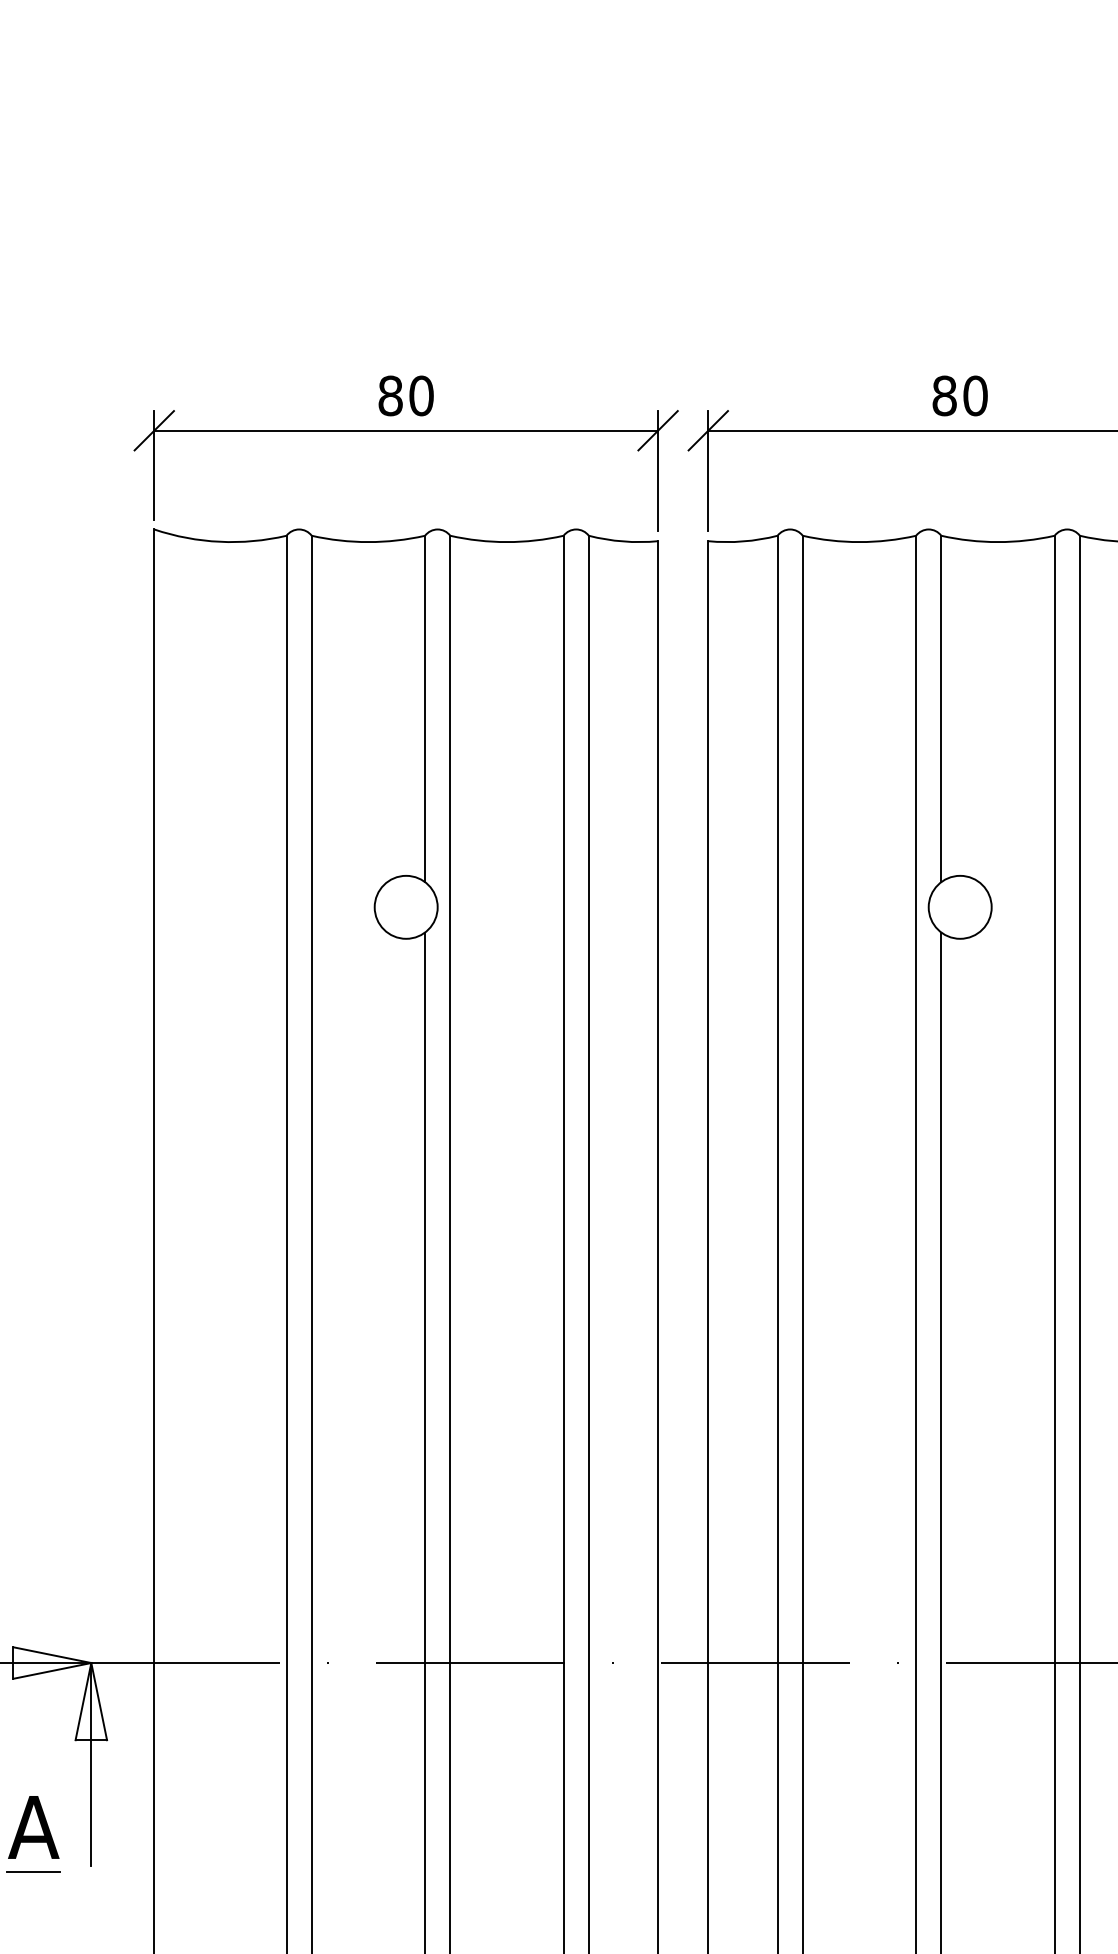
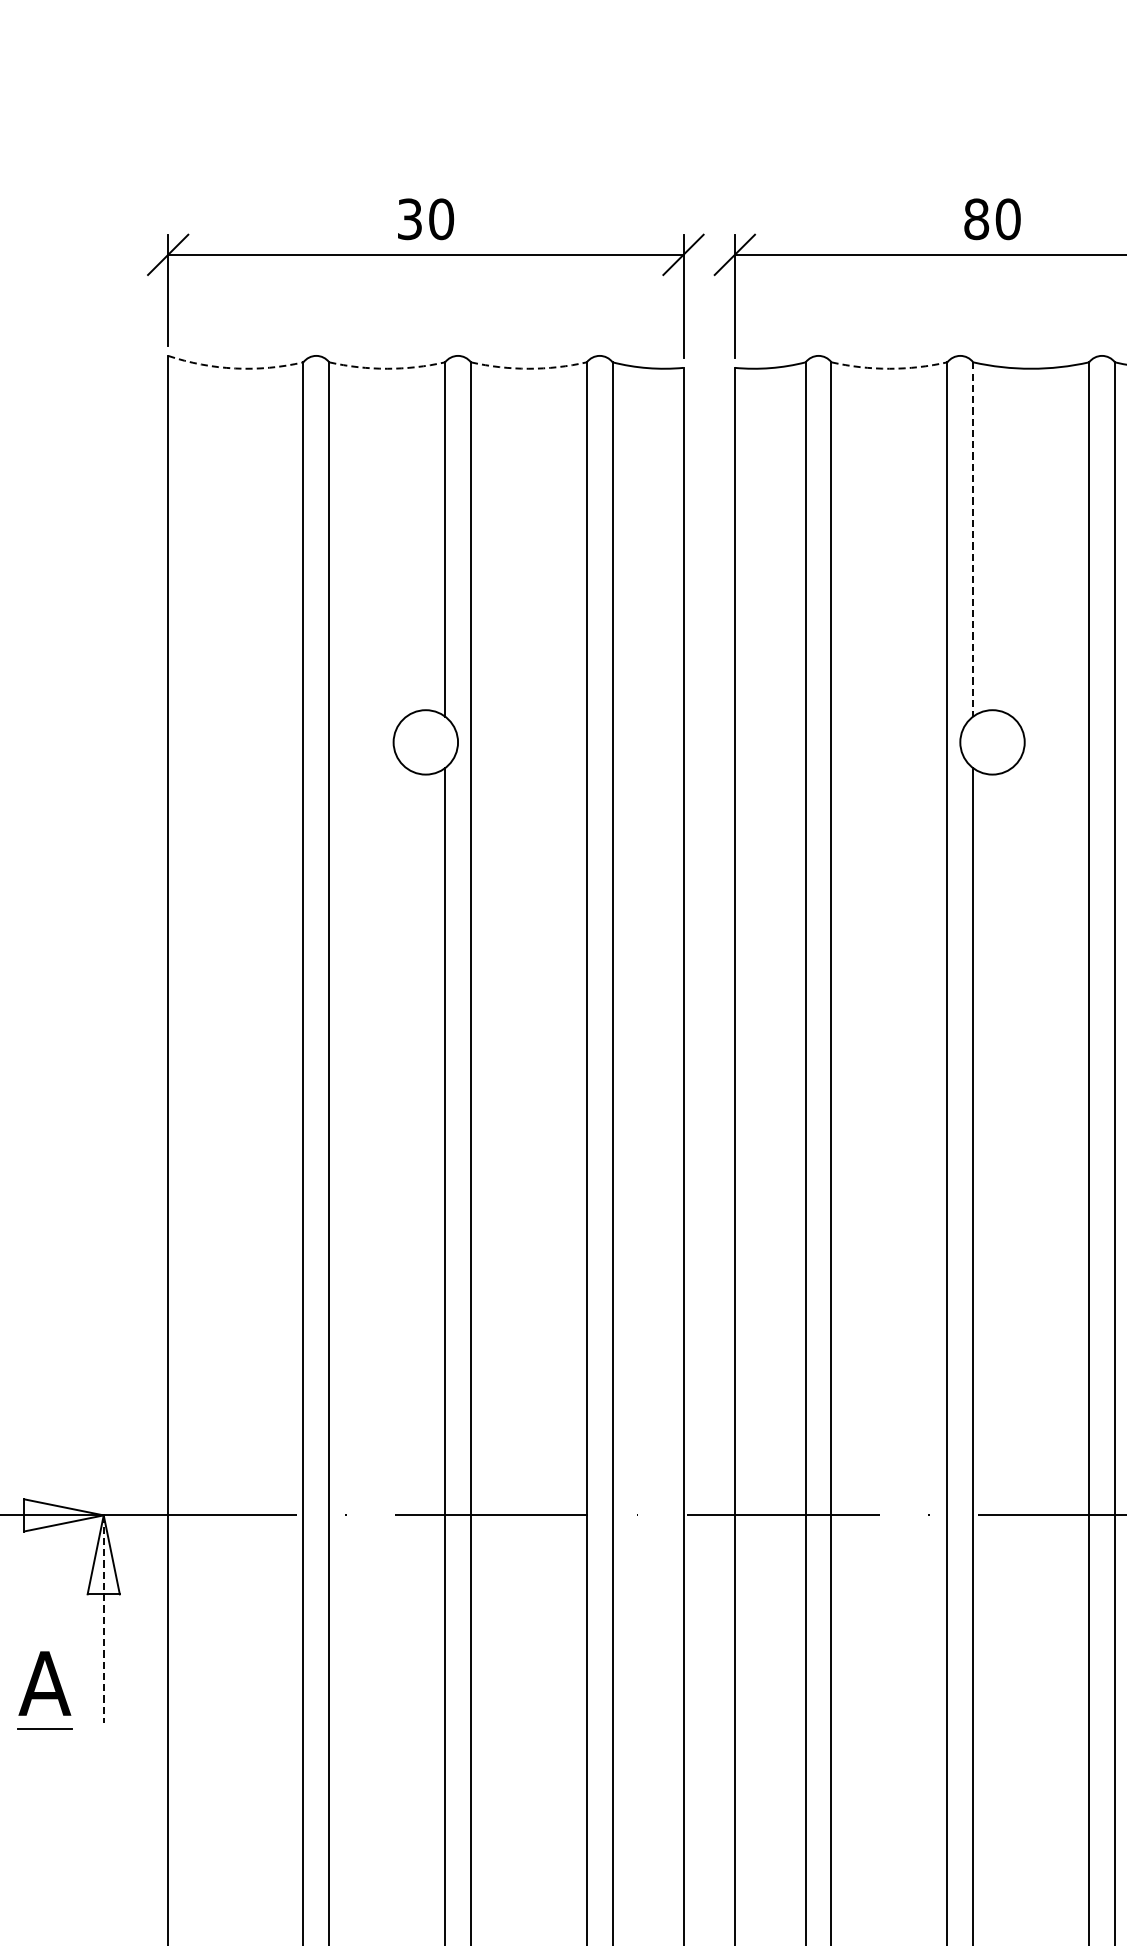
text: (390, 395) -> (409, 218), 80 -> 30
arc: (219, 541) -> (234, 368), solid -> dashed
arc: (368, 542) -> (387, 369), solid -> dashed
arc: (506, 542) -> (528, 369), solid -> dashed
arc: (859, 542) -> (889, 369), solid -> dashed
line: (941, 709) -> (973, 540), solid -> dashed
line: (91, 1764) -> (103, 1619), solid -> dashed

